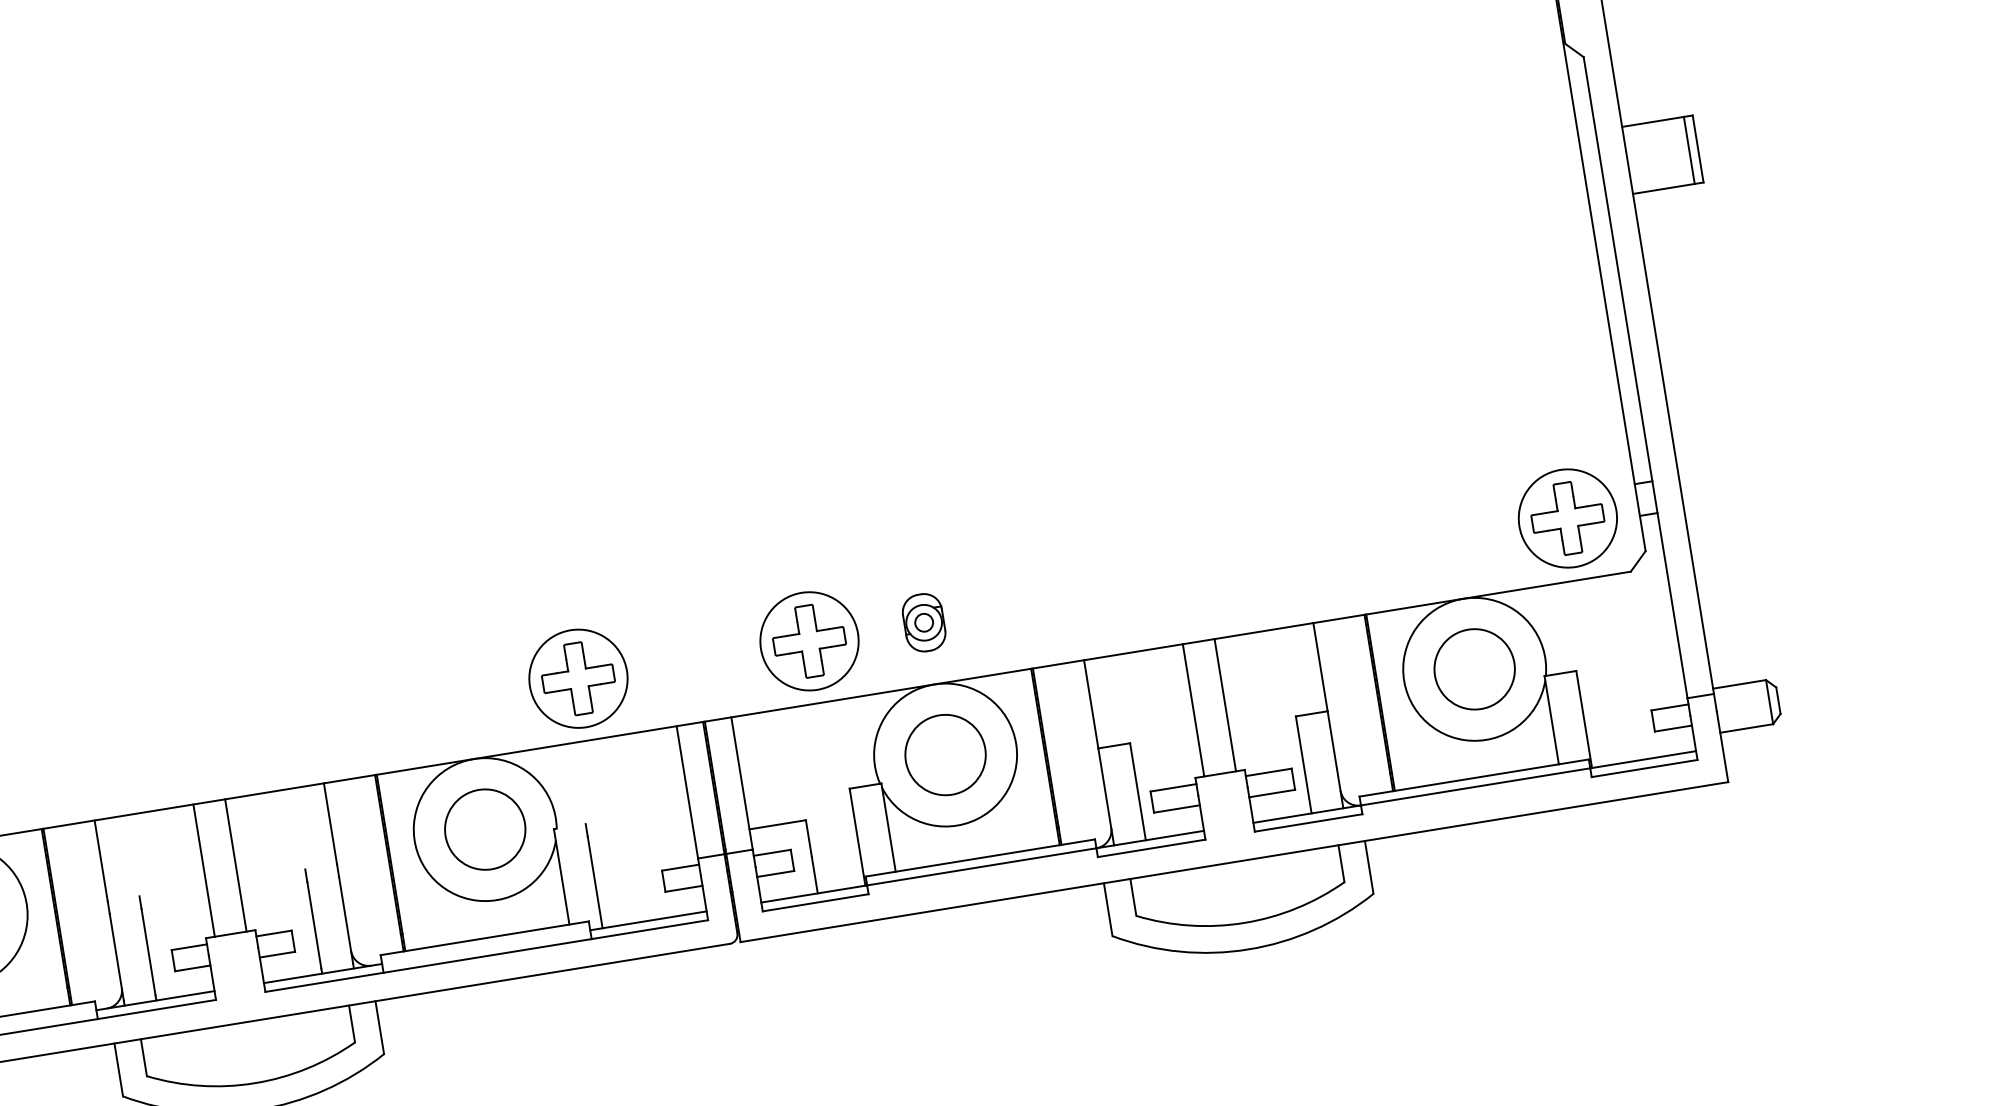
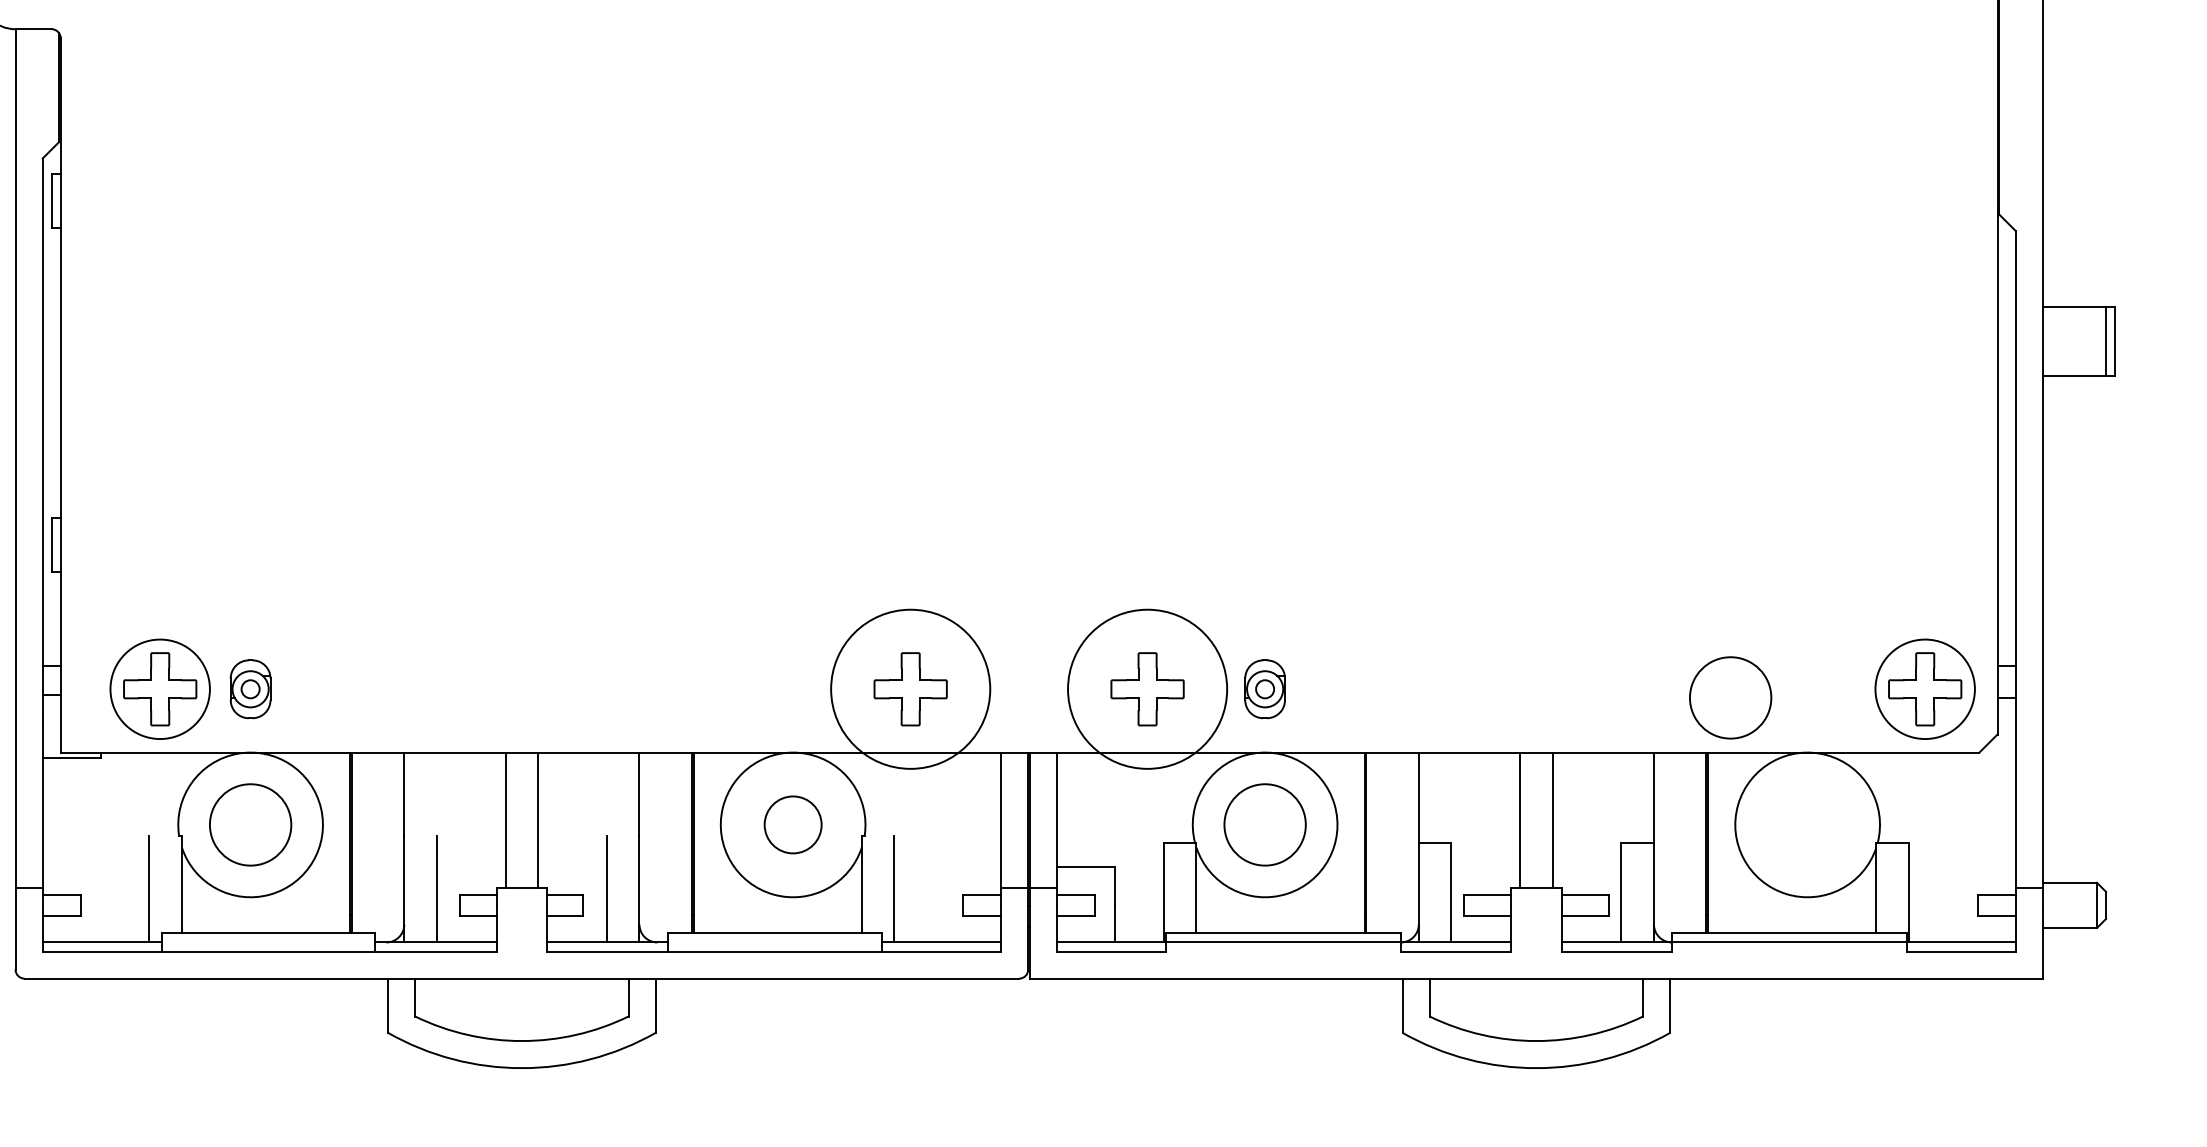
circle: (809, 641) -> (1147, 689), size x1.6
circle: (1474, 668) -> (1730, 697), moved
circle: (578, 678) -> (910, 689), size x1.6
circle: (484, 829) -> (792, 824), size x0.7

